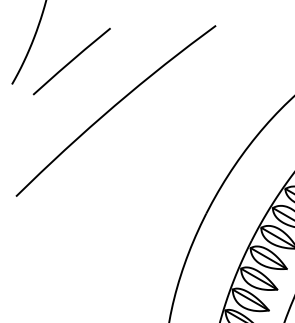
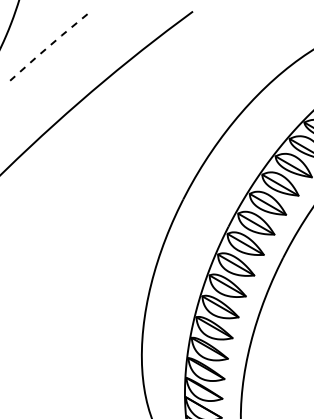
line: (71, 61) -> (48, 47), solid -> dashed

